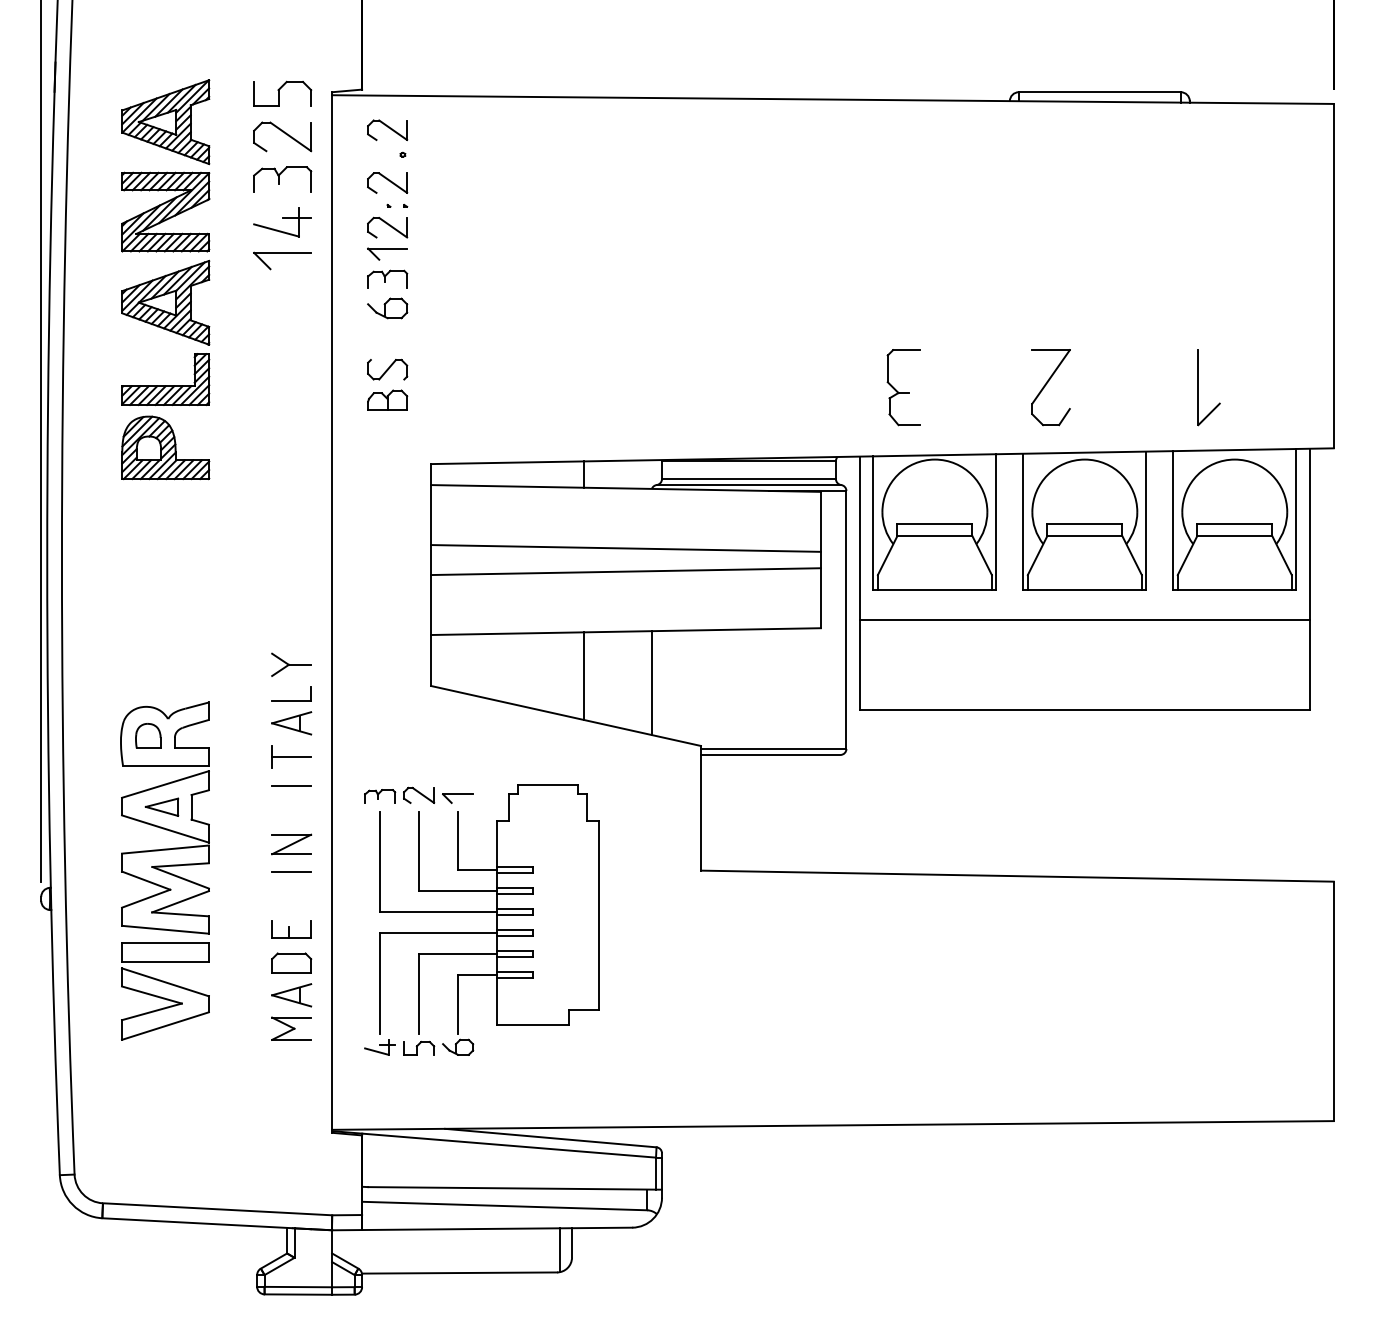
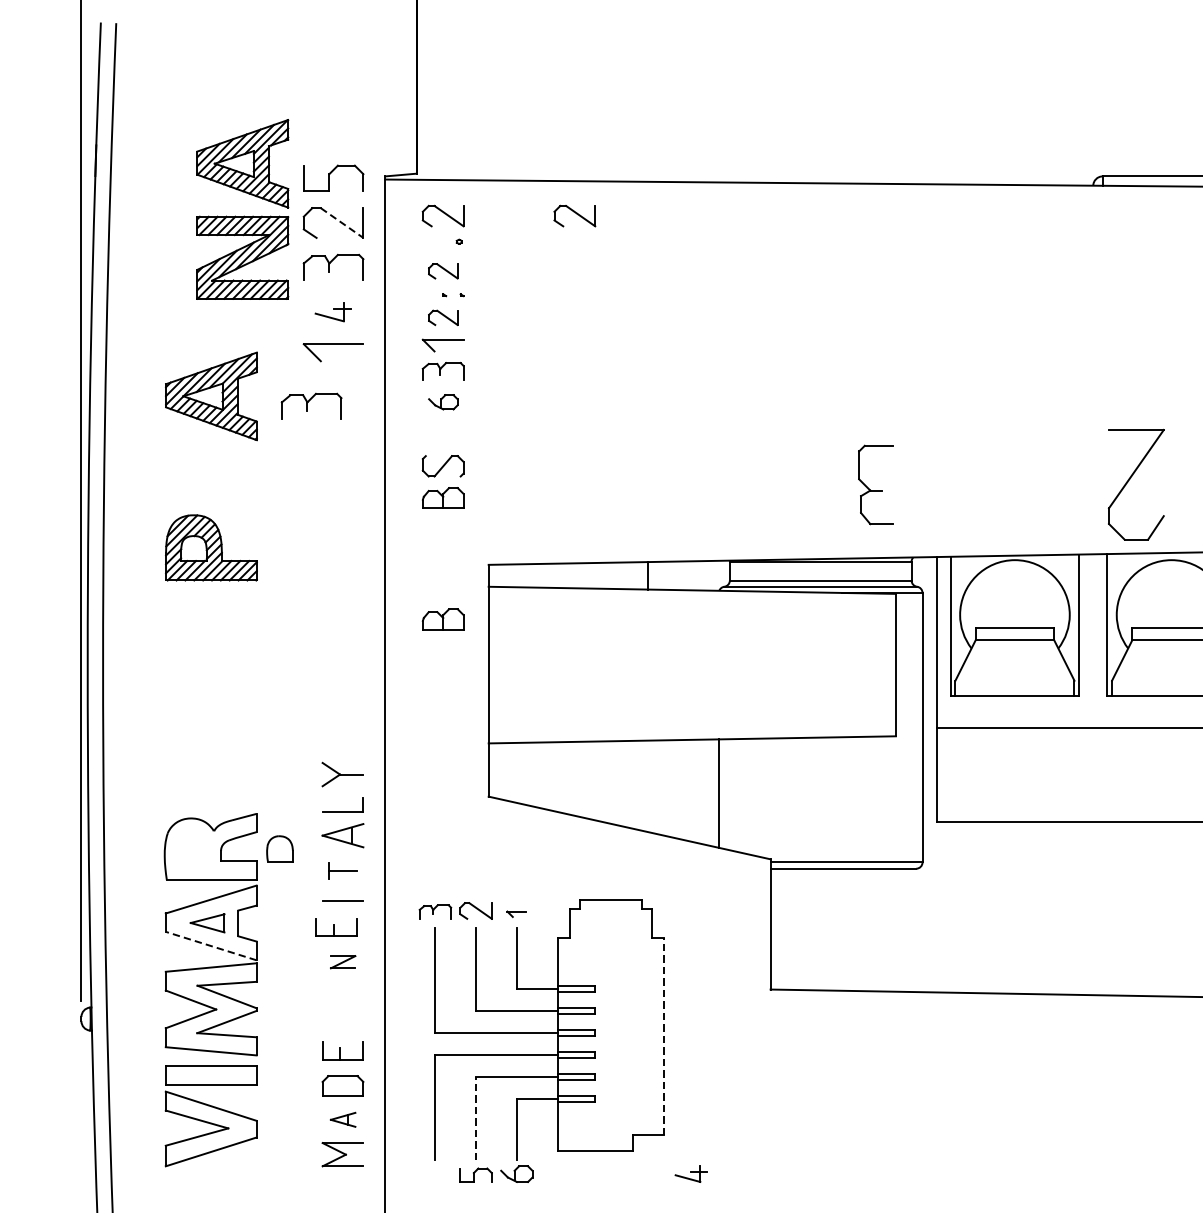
part: (513, 129) -> (574, 215), added
line: (290, 136) -> (341, 222), solid -> dashed
part: (167, 171) -> (244, 215), moved
part: (387, 182) -> (443, 270), size x0.7
part: (282, 222) -> (333, 312), size x0.6
part: (387, 227) -> (443, 317), size x0.7
part: (387, 308) -> (443, 402), size x0.7
part: (261, 312) -> (311, 406), added
part: (165, 379) -> (211, 476), removed
part: (903, 387) -> (875, 484), moved
part: (1050, 387) -> (1135, 484), size x1.4
part: (387, 515) -> (443, 618), added
line: (625, 548) -> (691, 653), removed
line: (625, 571) -> (691, 677), removed
line: (584, 675) -> (648, 785), removed
part: (148, 735) -> (280, 848), moved
part: (291, 756) -> (342, 870), size x0.7
part: (457, 798) -> (516, 914), size x0.6
part: (285, 811) -> (336, 927), added
line: (165, 829) -> (211, 946), solid -> dashed
part: (291, 844) -> (342, 962), size x0.6
line: (291, 871) -> (342, 990), removed
line: (599, 914) -> (664, 1035), solid -> dashed
line: (419, 994) -> (476, 1118), solid -> dashed
part: (291, 995) -> (342, 1119), size x0.6
part: (379, 1047) -> (690, 1174), moved

